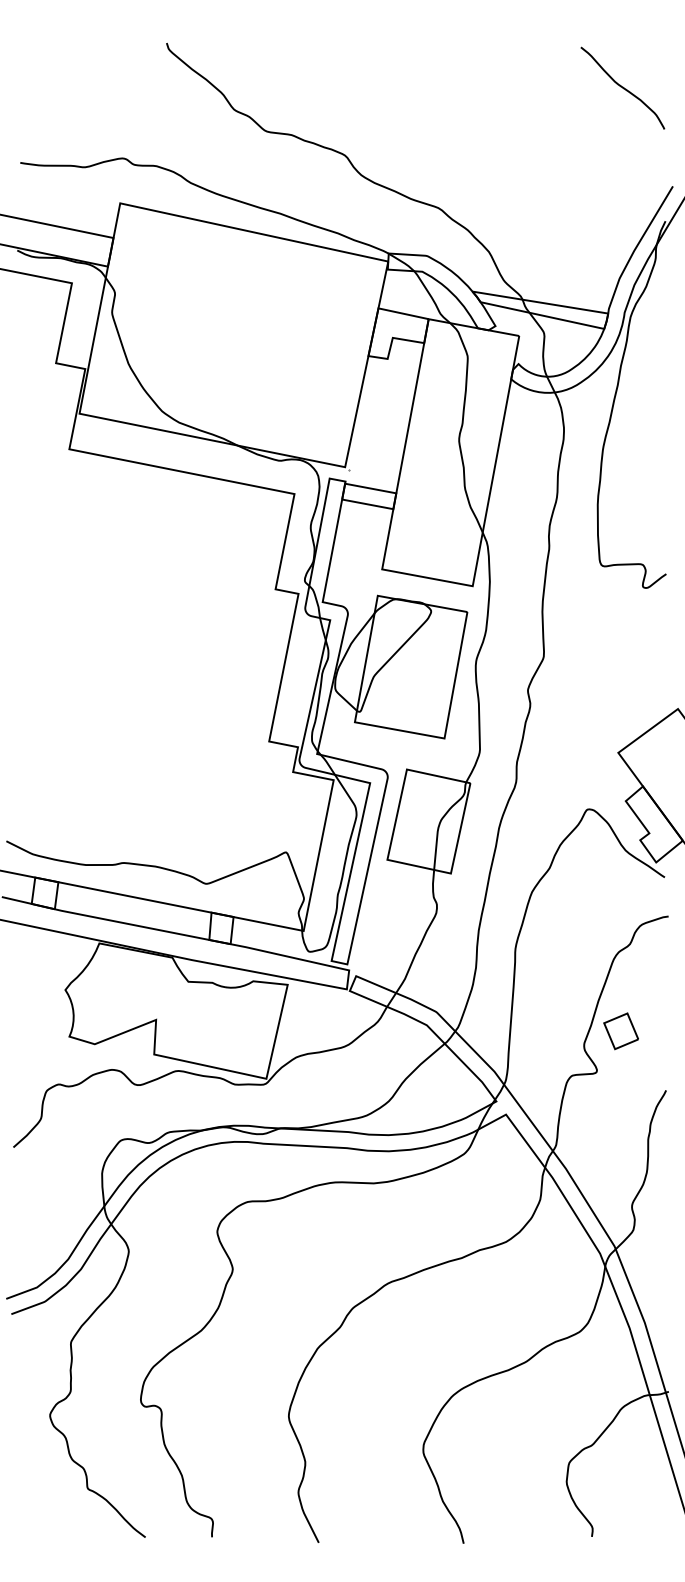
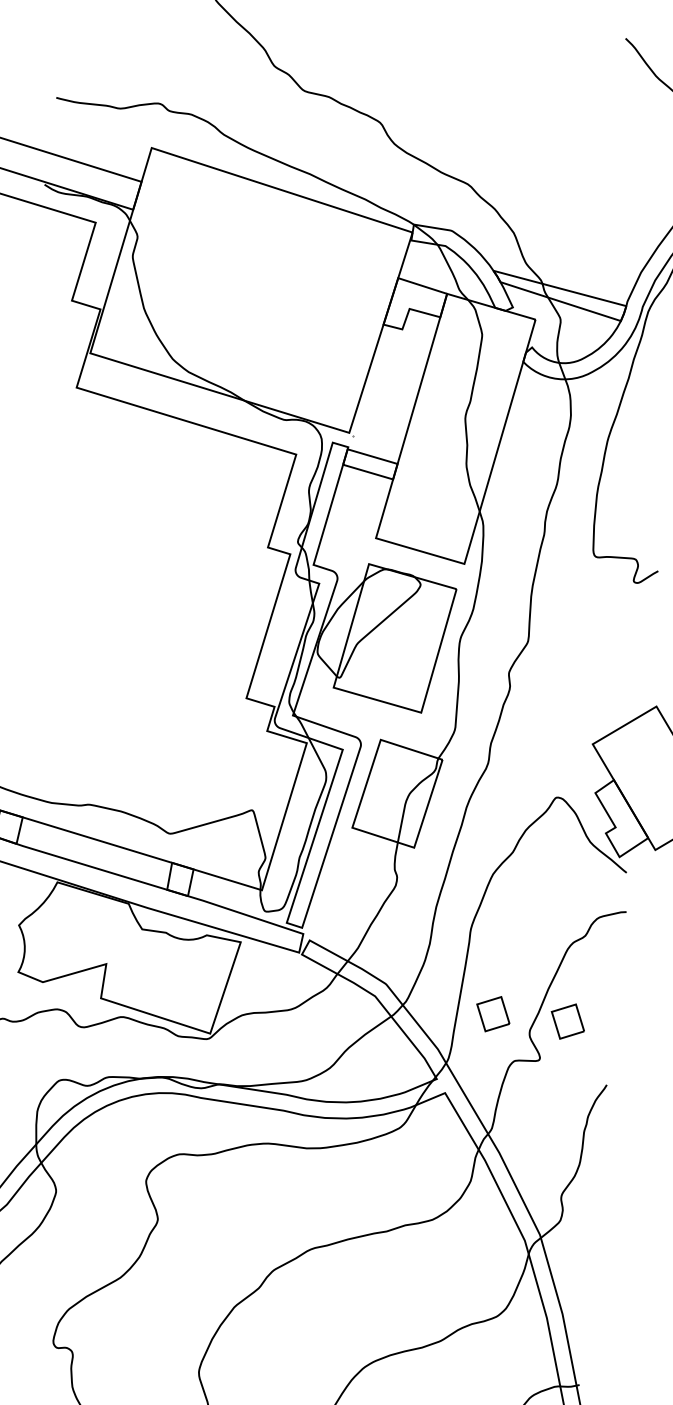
part: (545, 1031) -> (492, 1014), added

